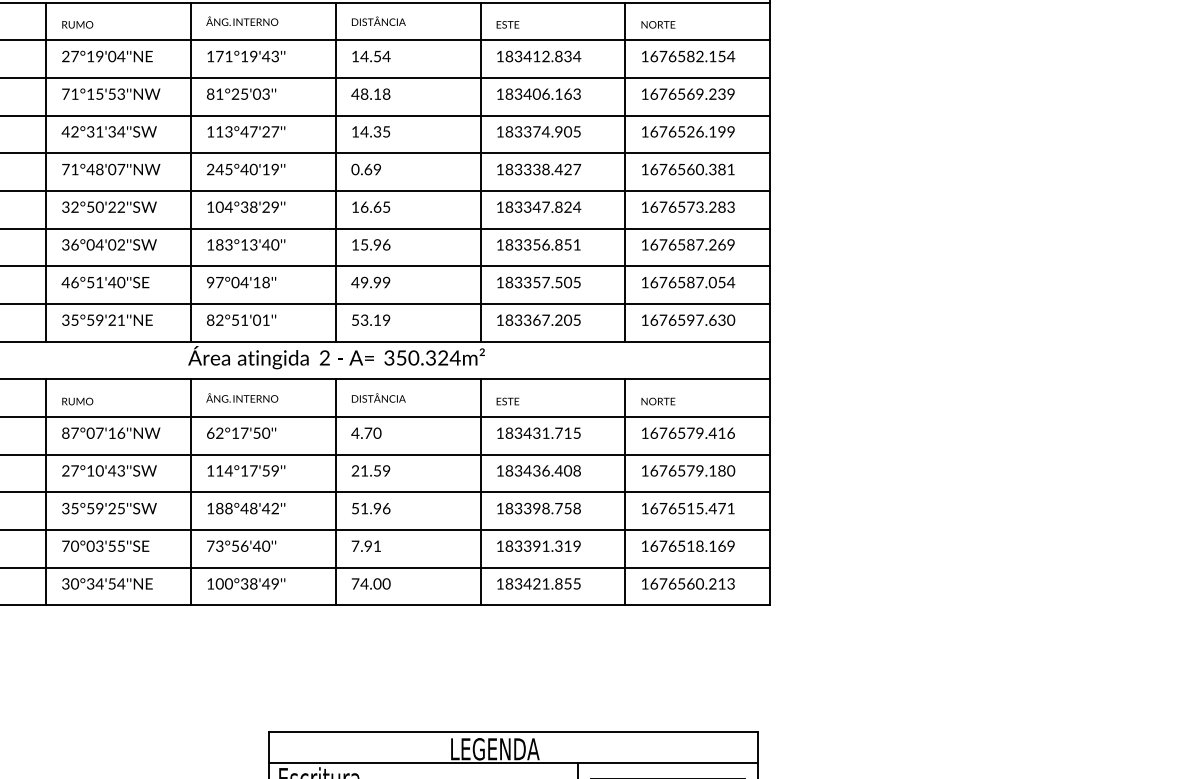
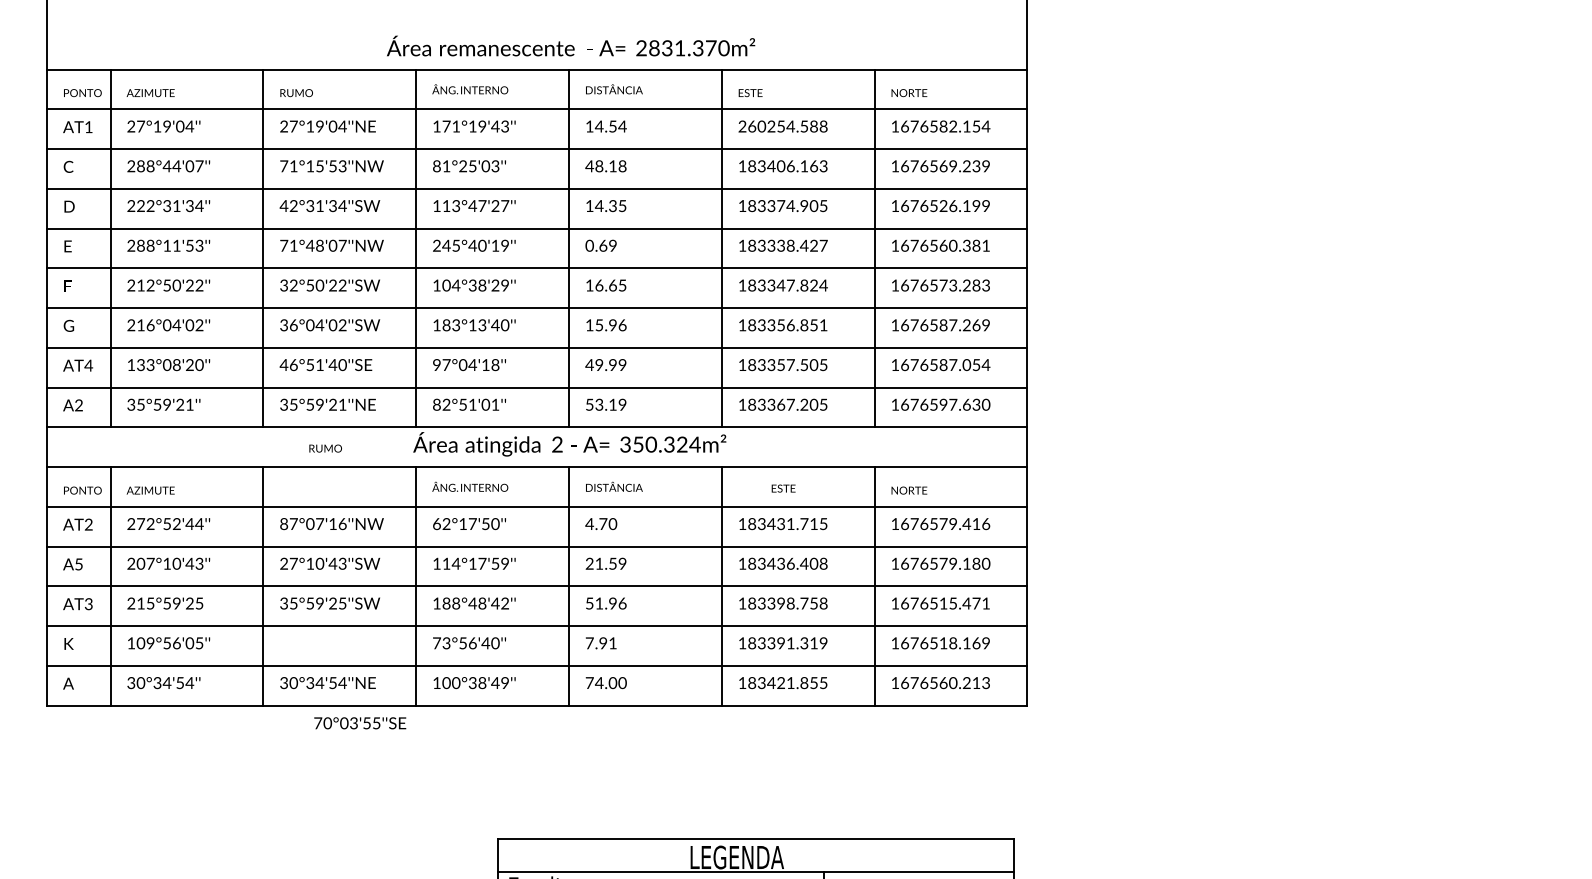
text: (538, 56) -> (782, 126), 183412.834 -> 260254.588
text: (77, 401) -> (325, 448), moved
text: (507, 401) -> (783, 488), moved
text: (106, 546) -> (360, 723), moved

